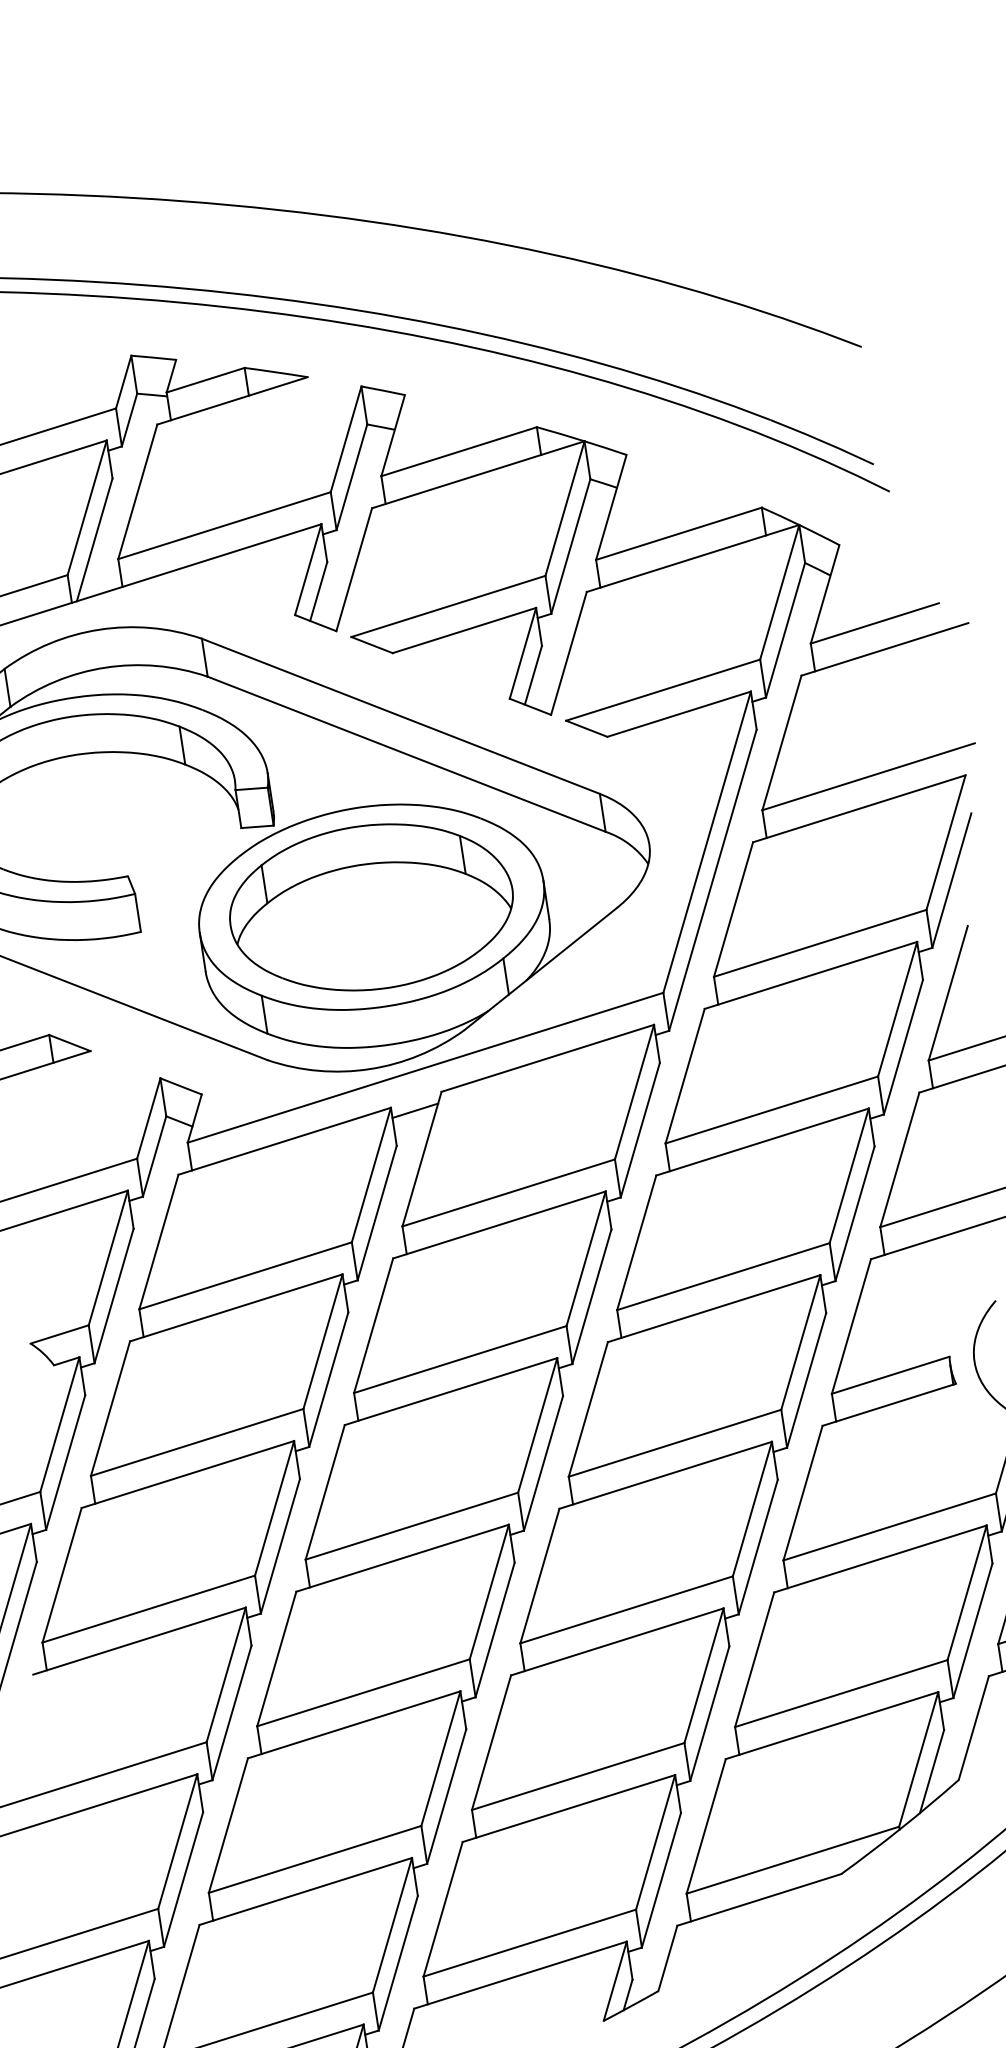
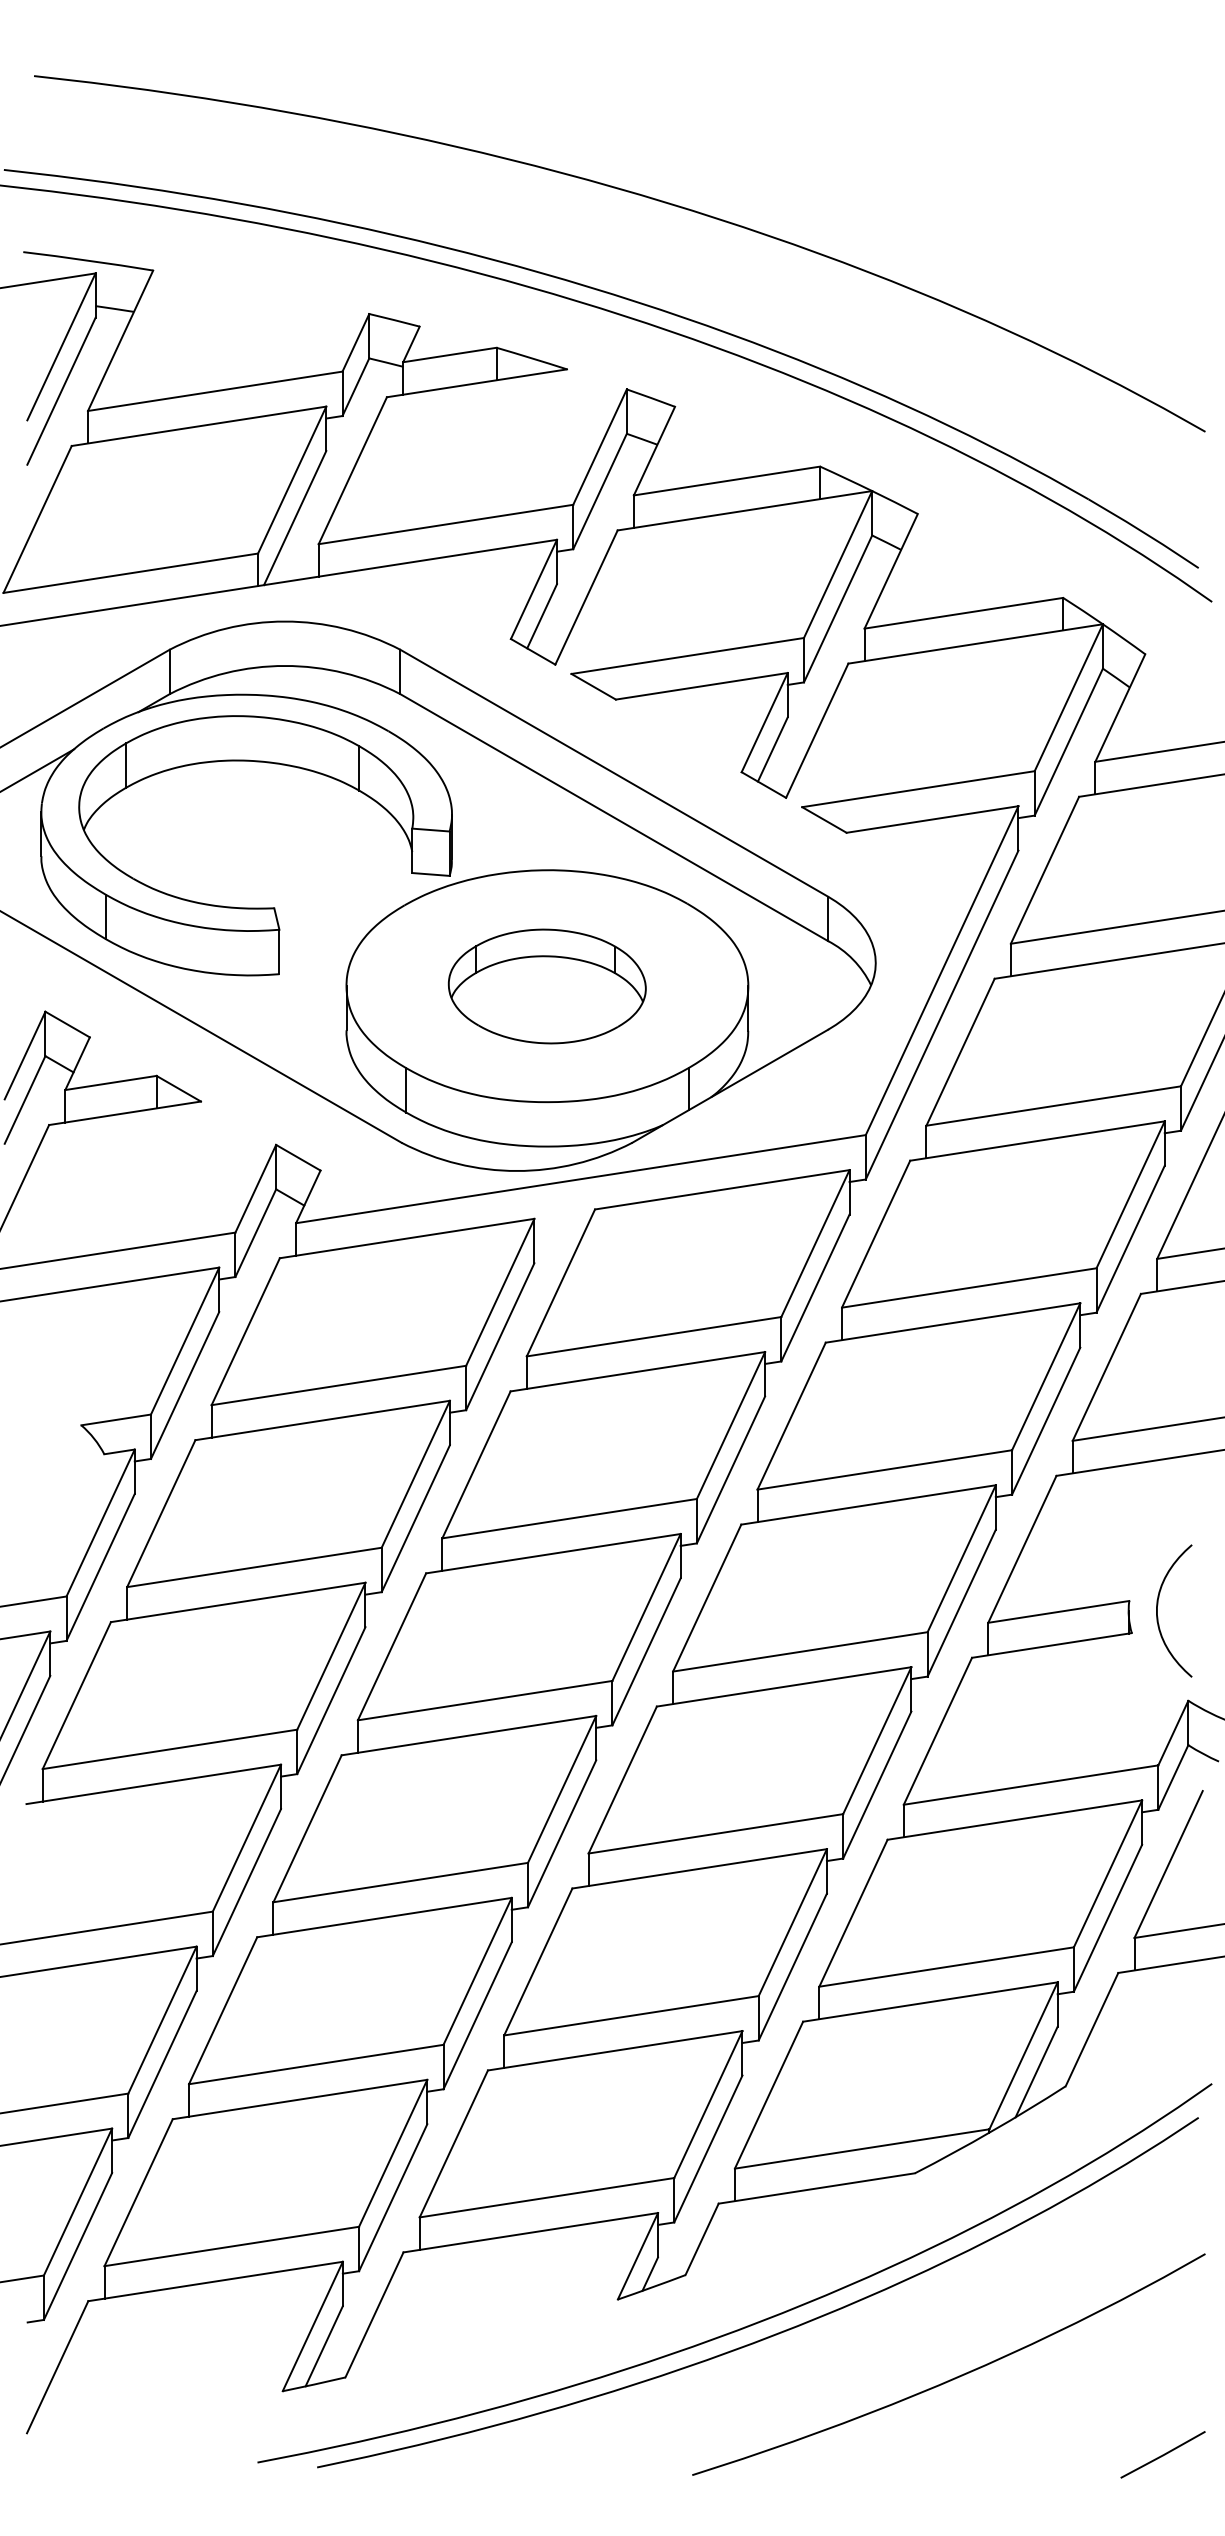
part: (371, 907) -> (547, 986), size x0.6
line: (415, 1110) -> (561, 1226), removed

